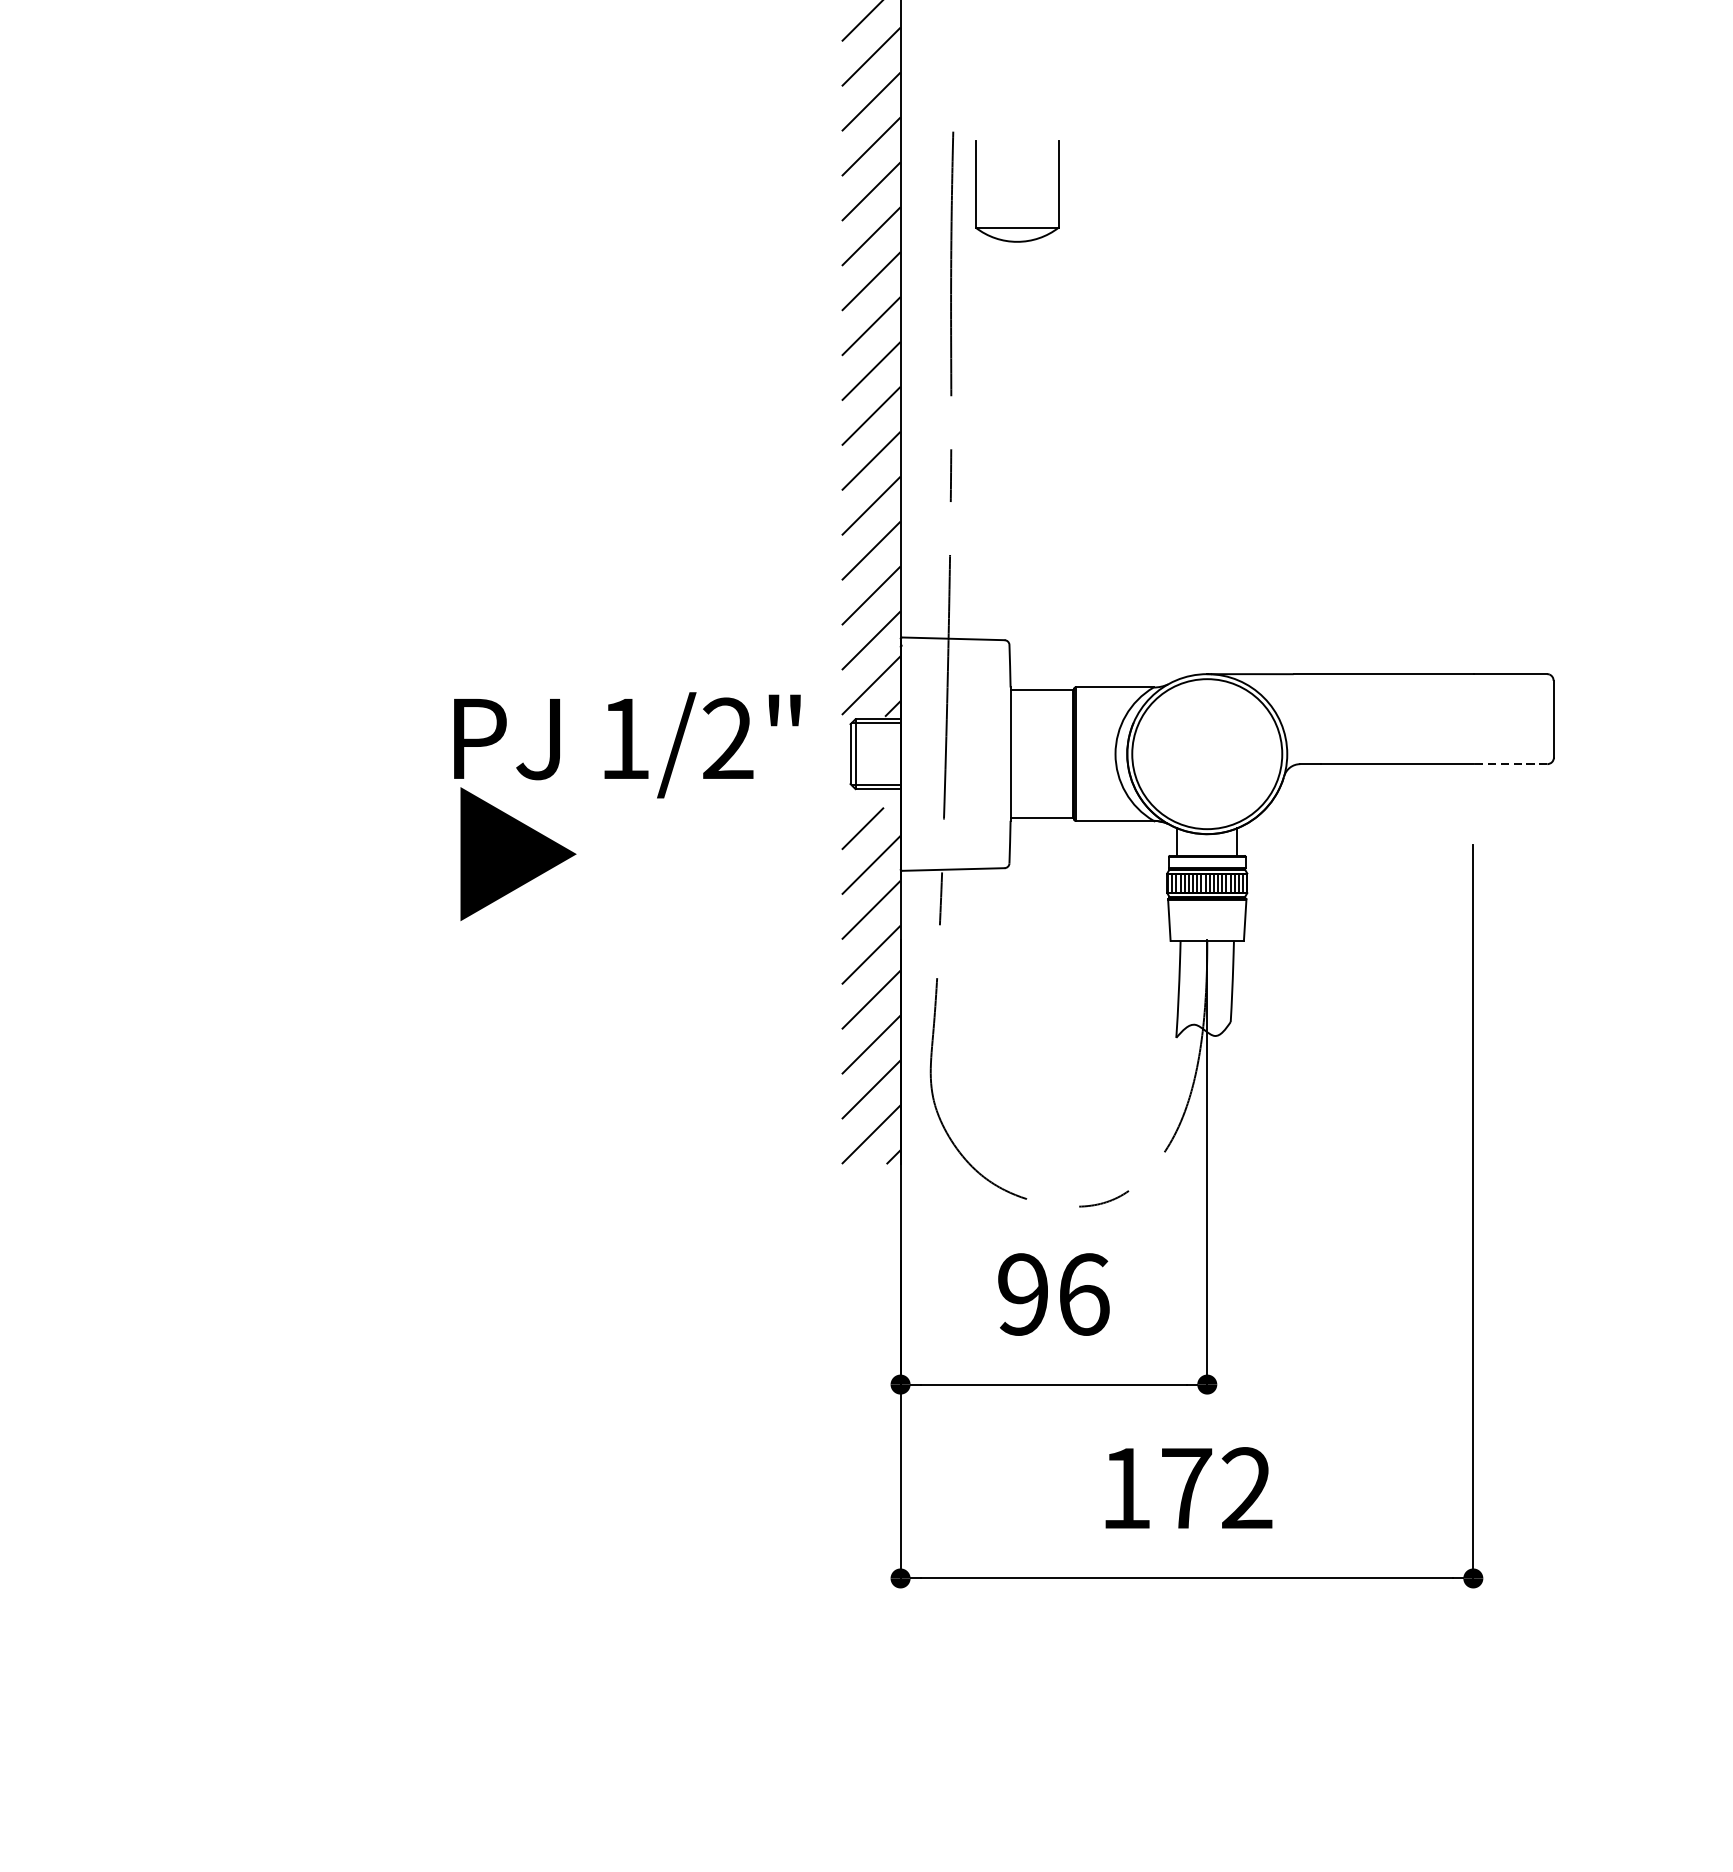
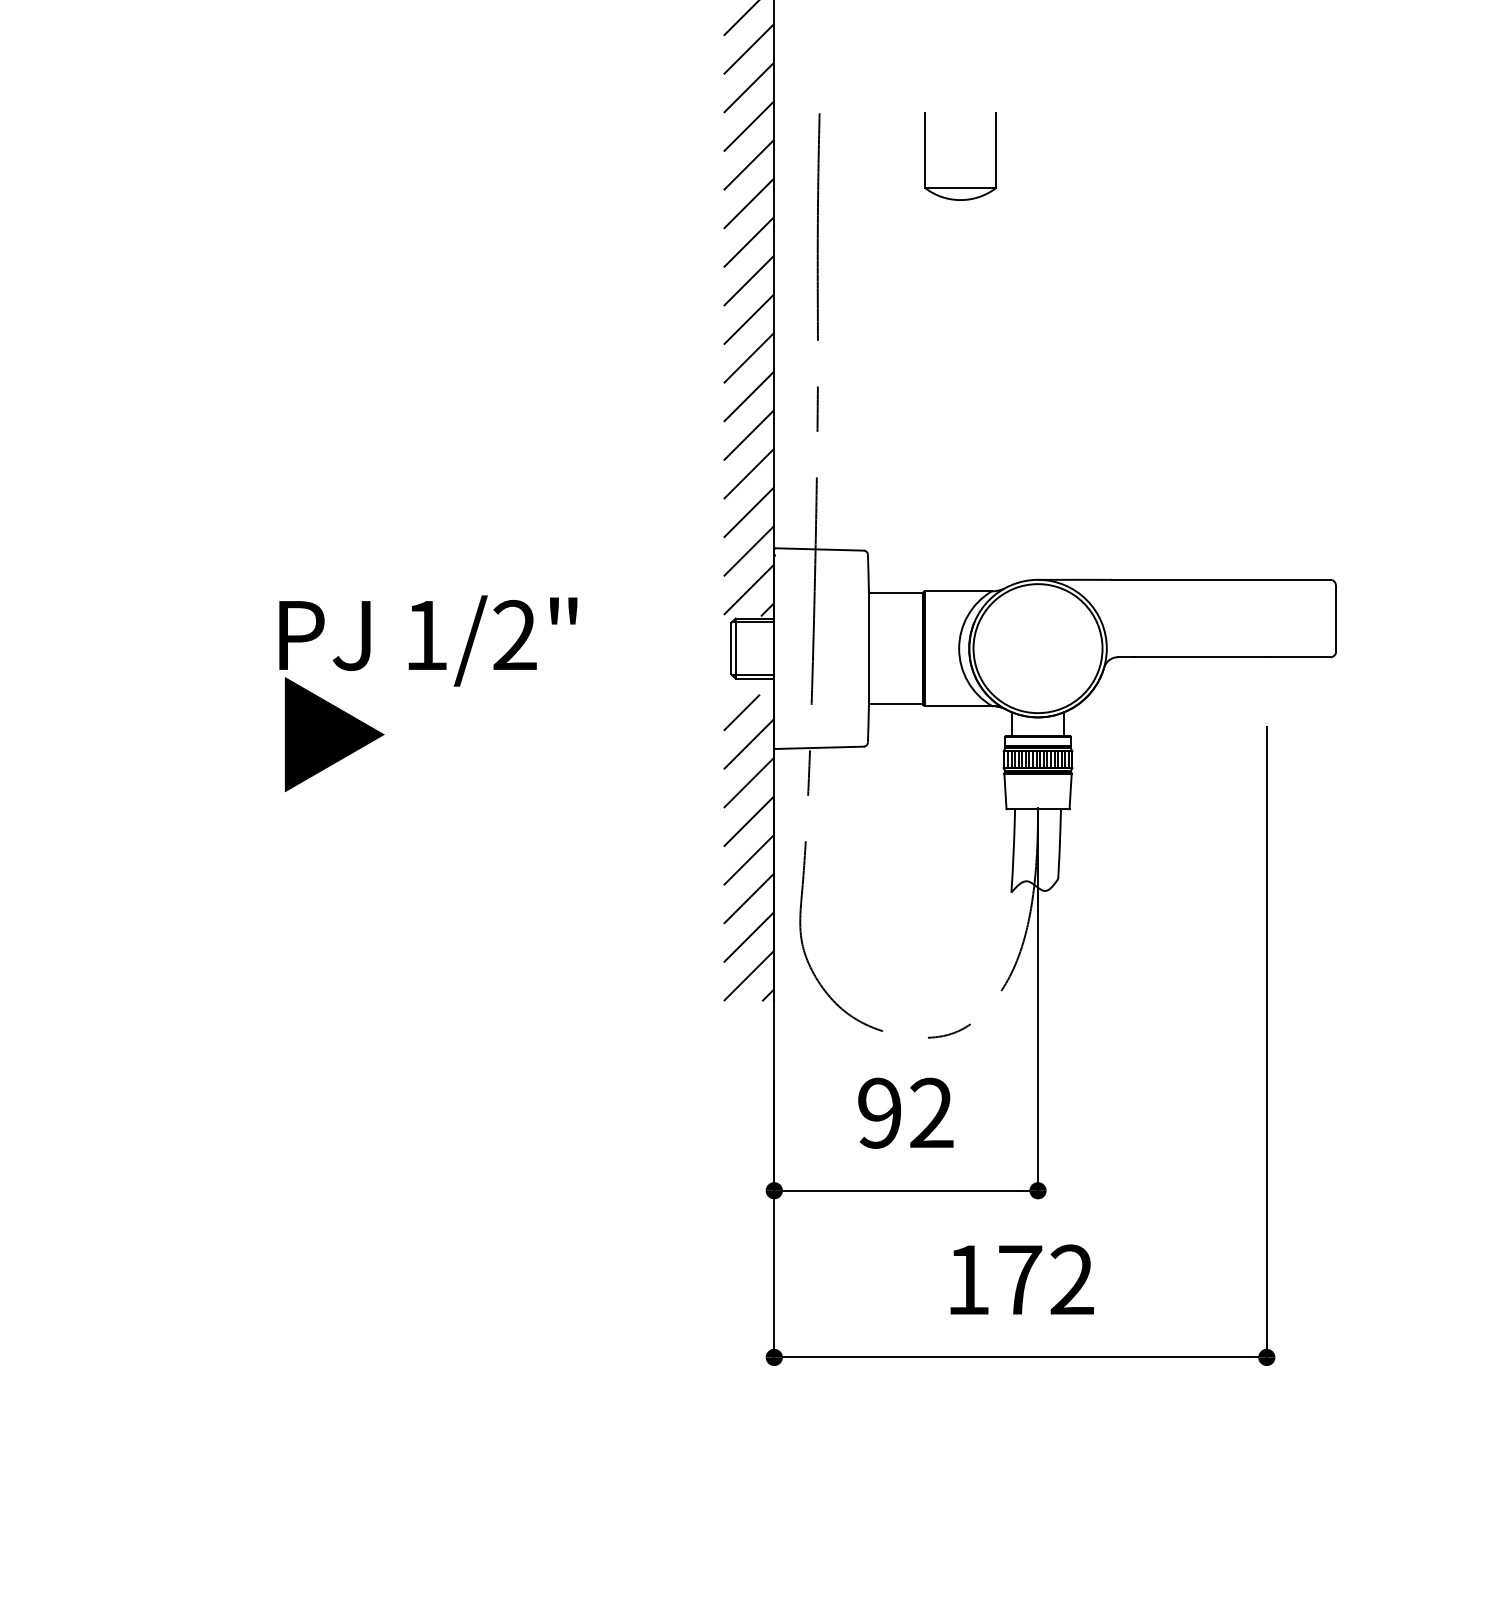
part: (1017, 227) -> (960, 187), moved
line: (1510, 764) -> (1298, 657), dashed -> solid
text: (627, 806) -> (428, 693), moved
text: (1084, 1293) -> (932, 1112), 96 -> 92

